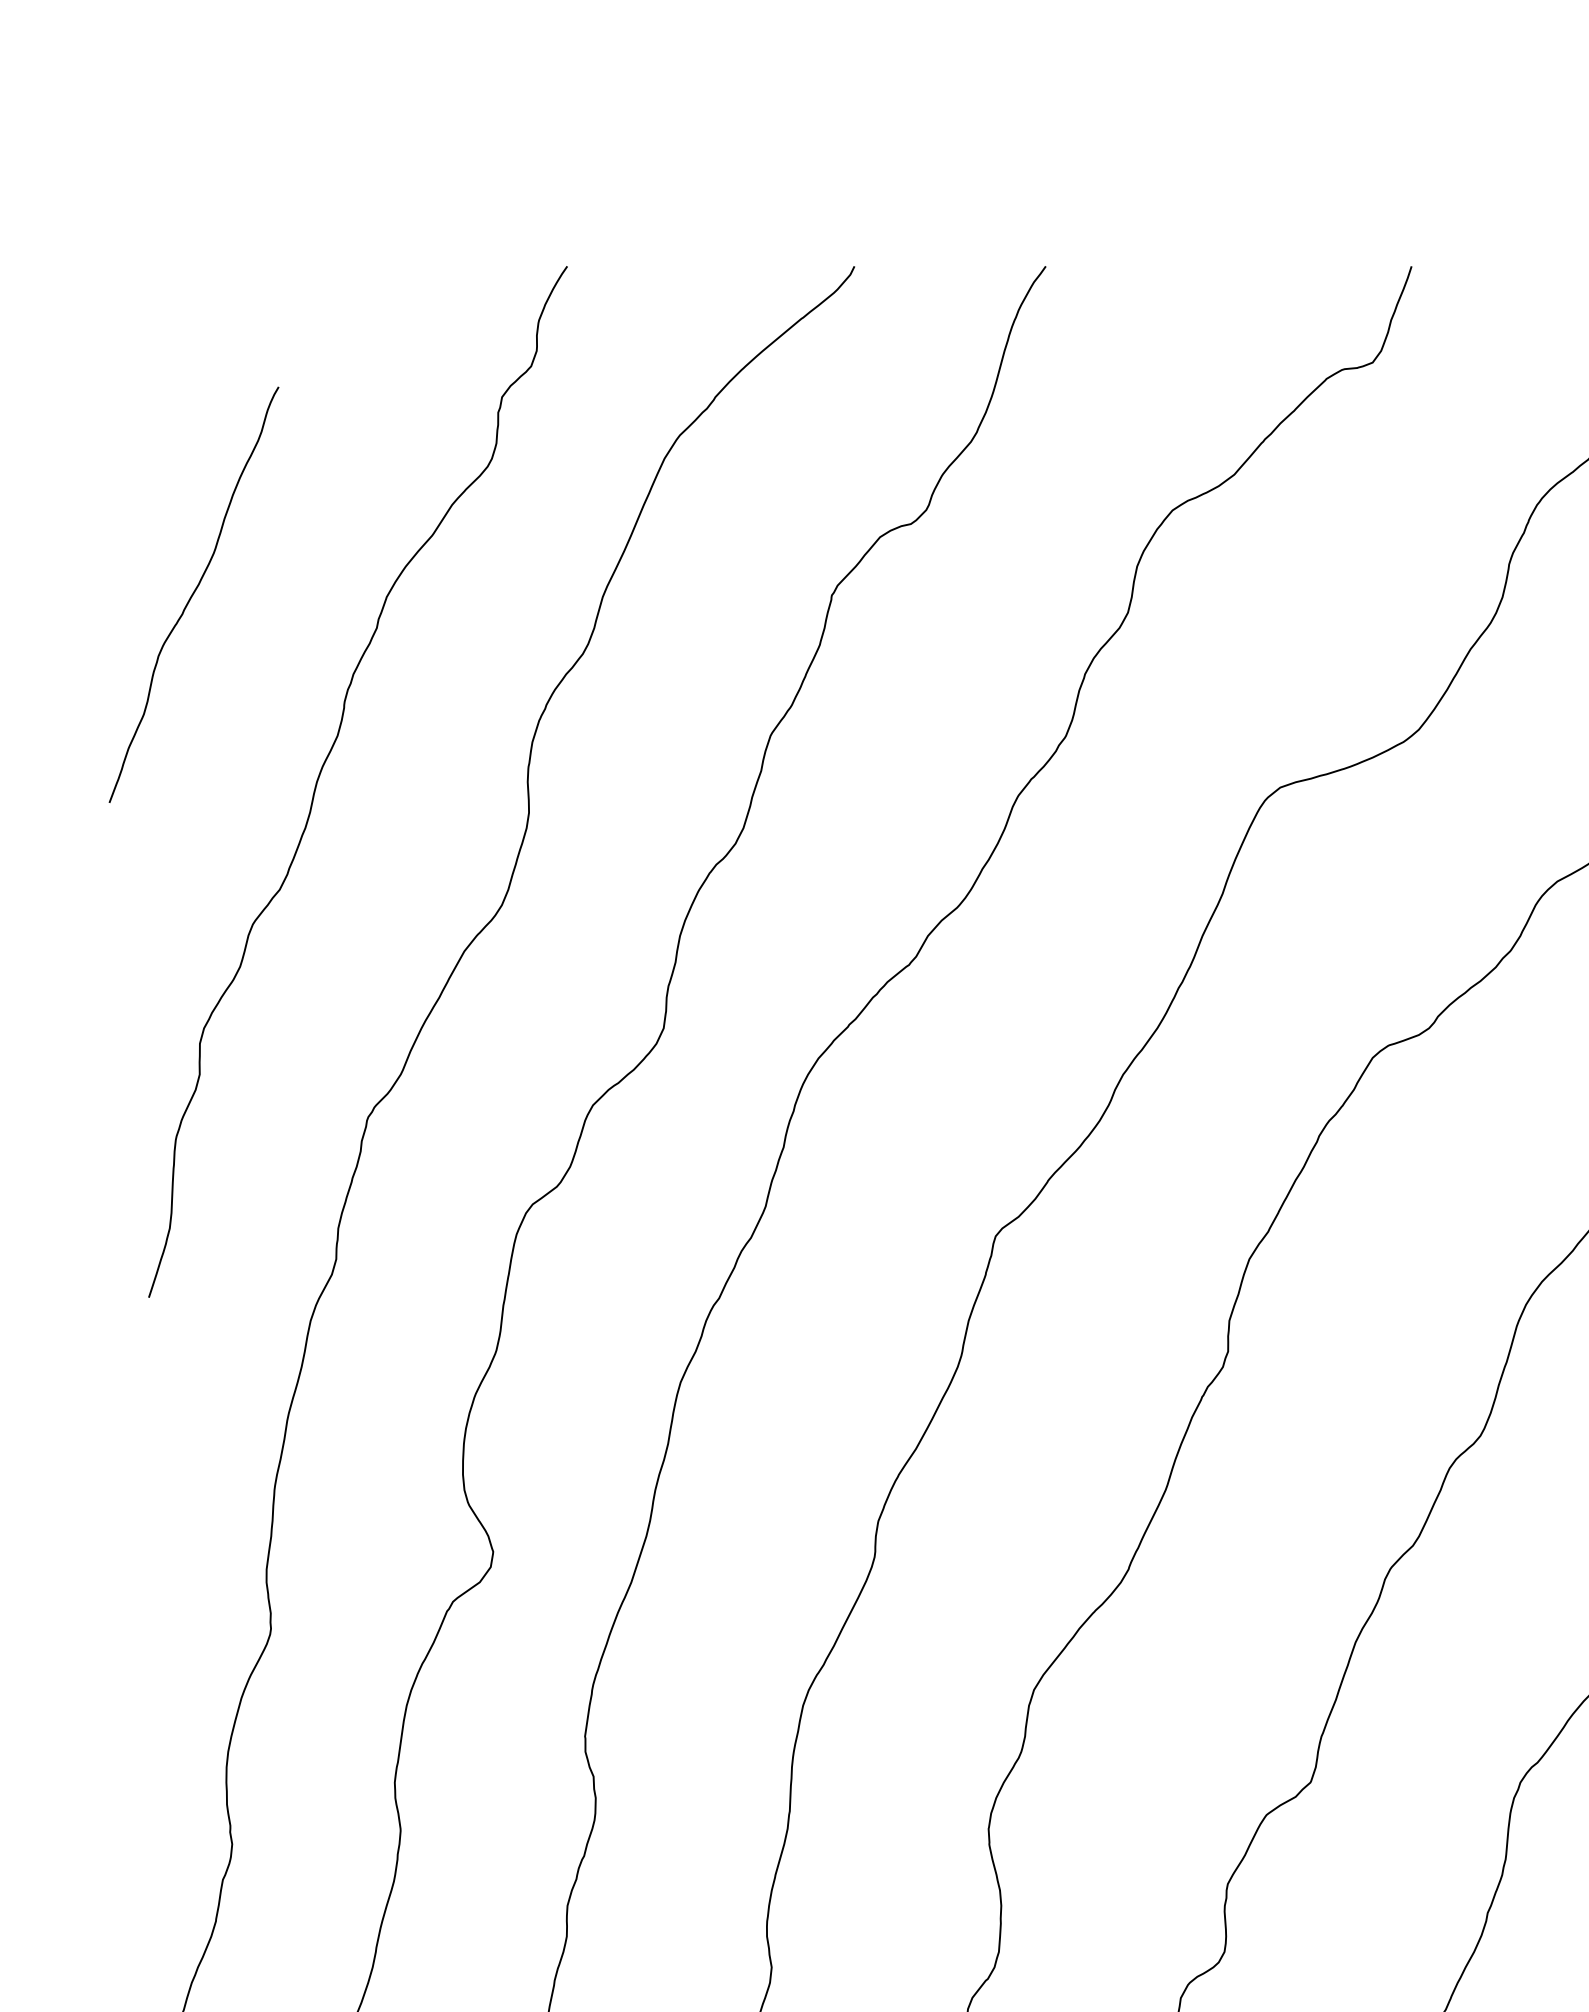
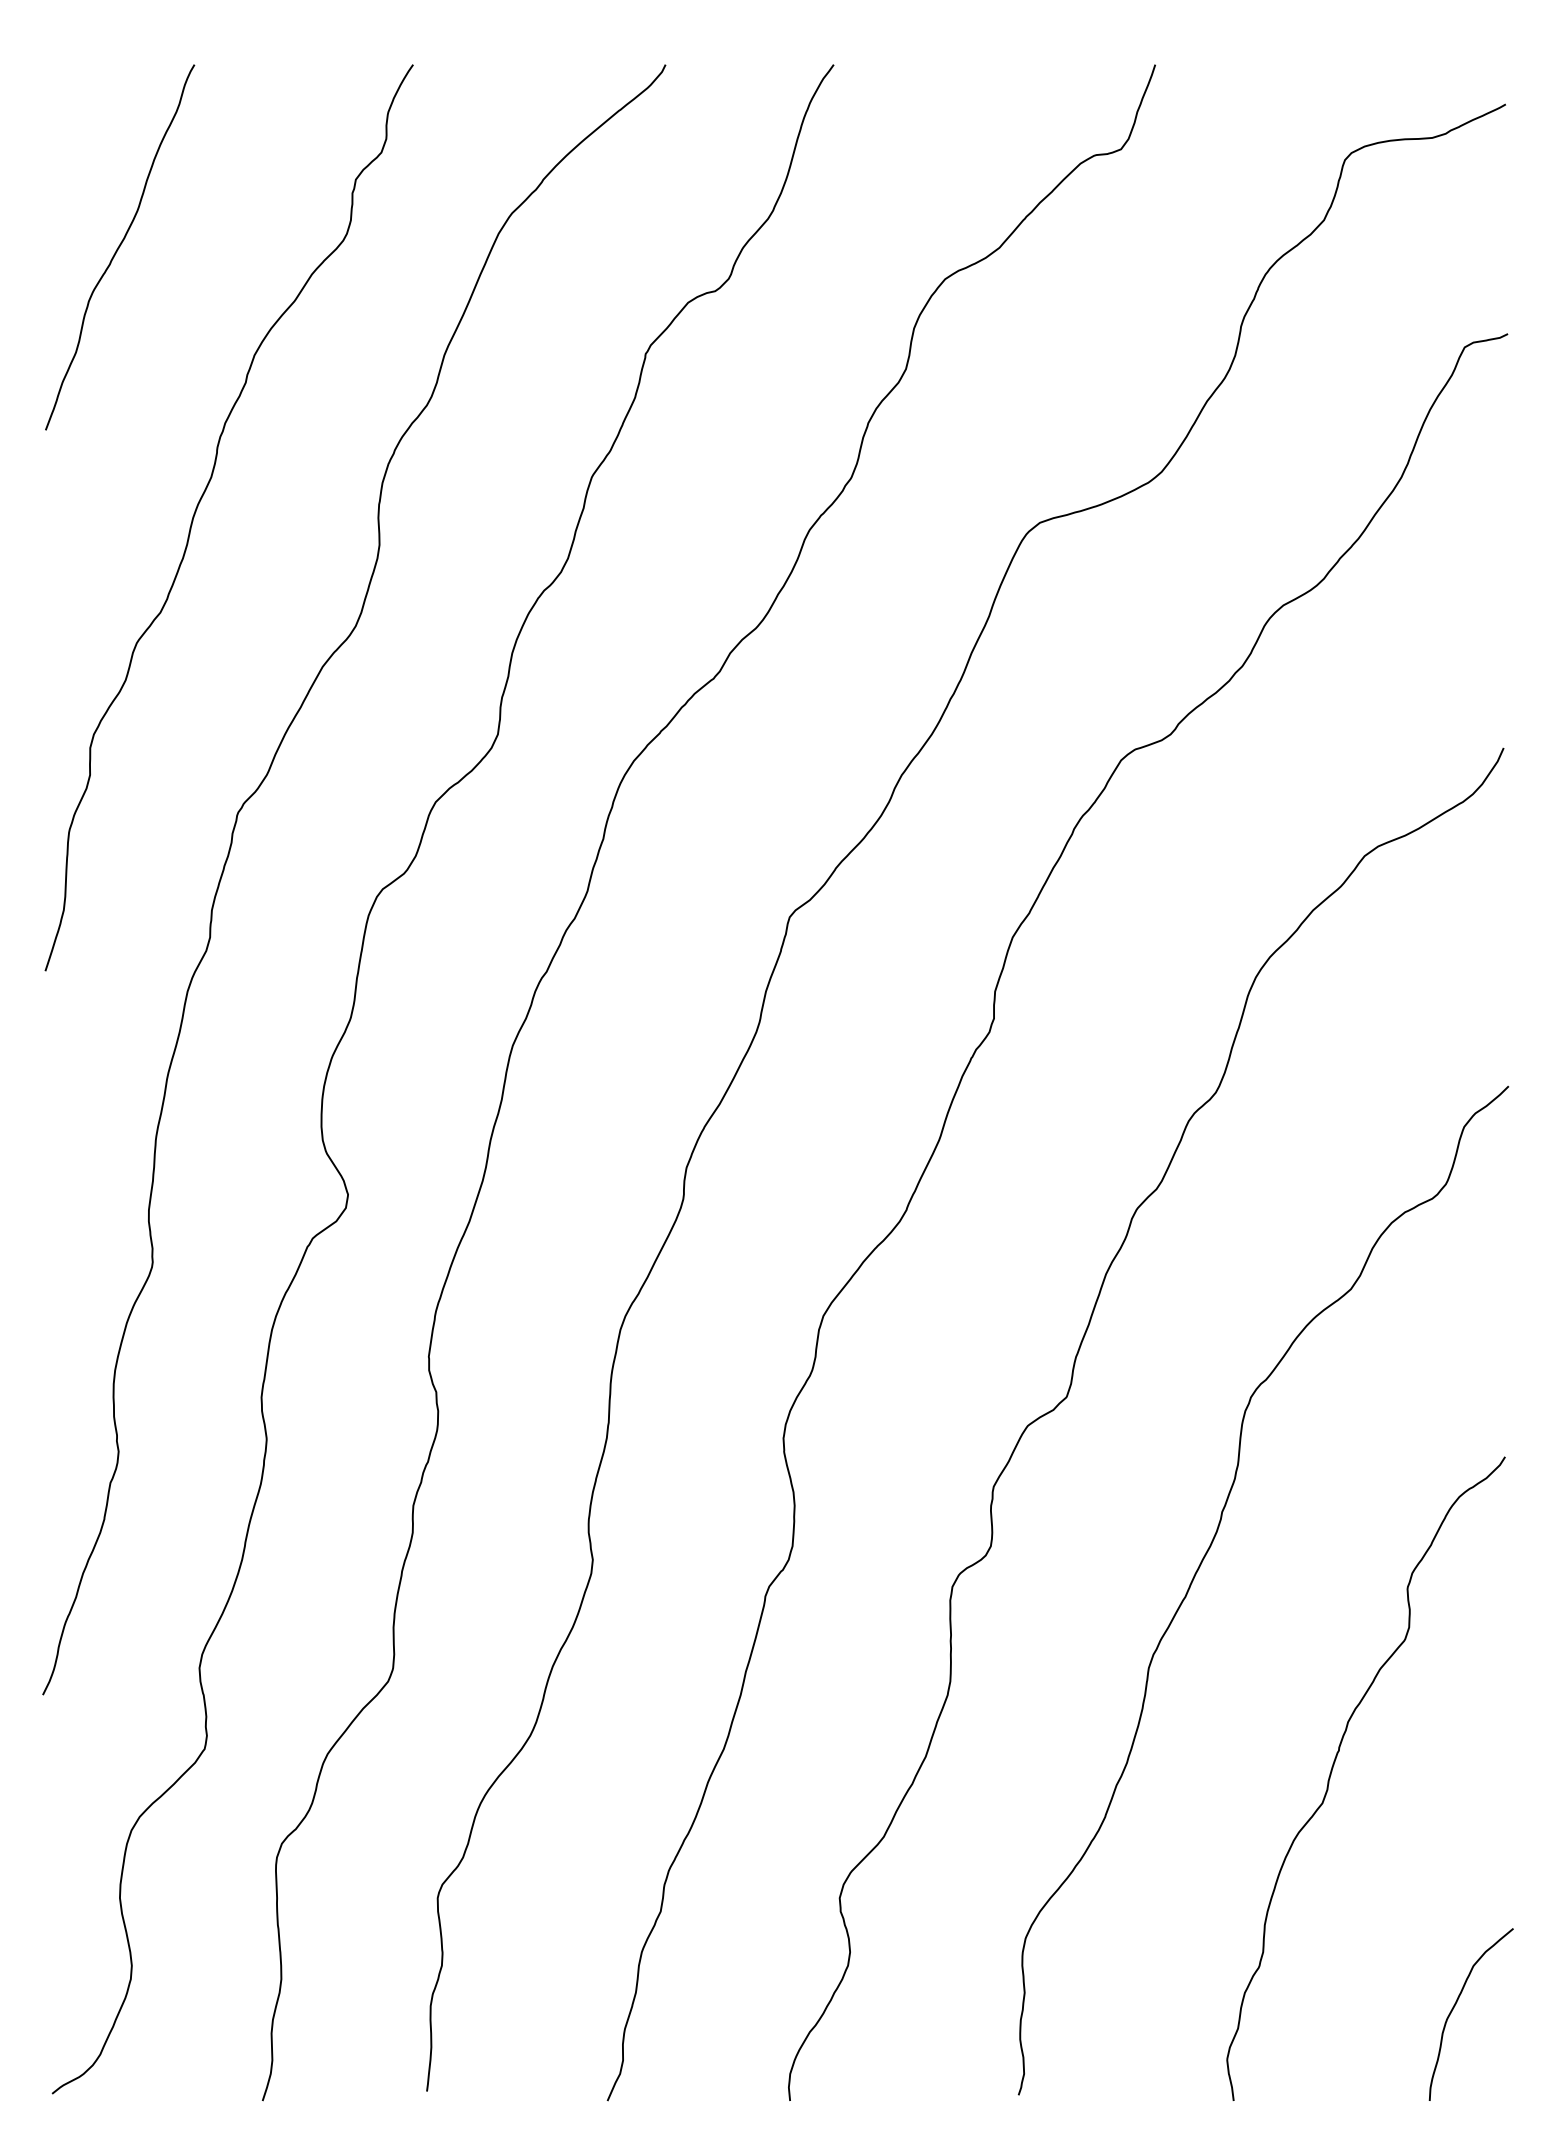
curve: (194, 593) -> (120, 246), moved

